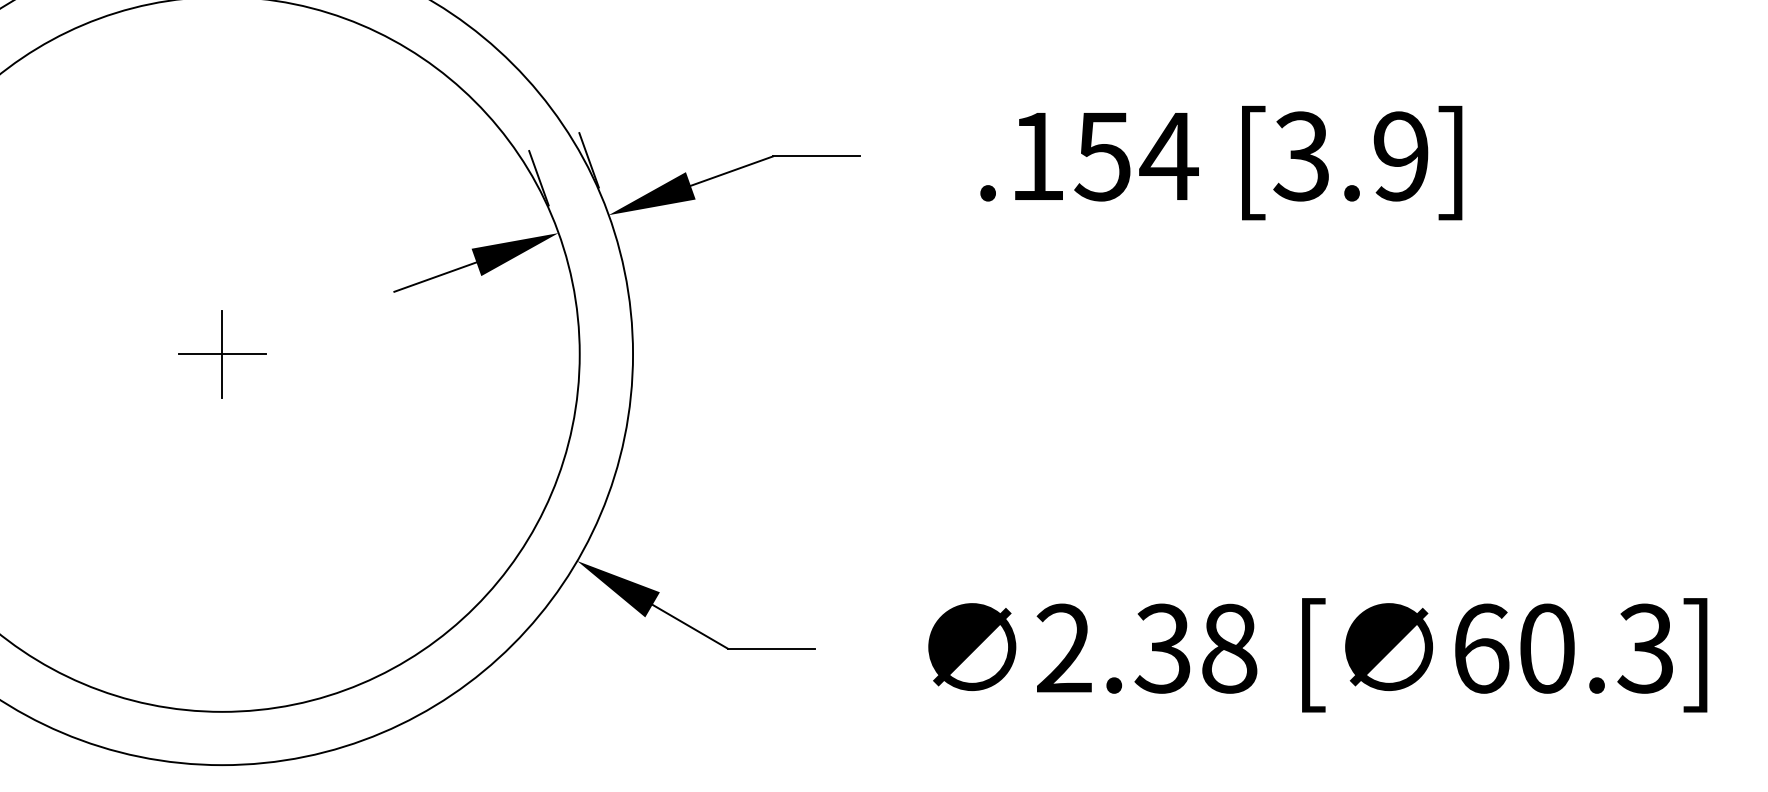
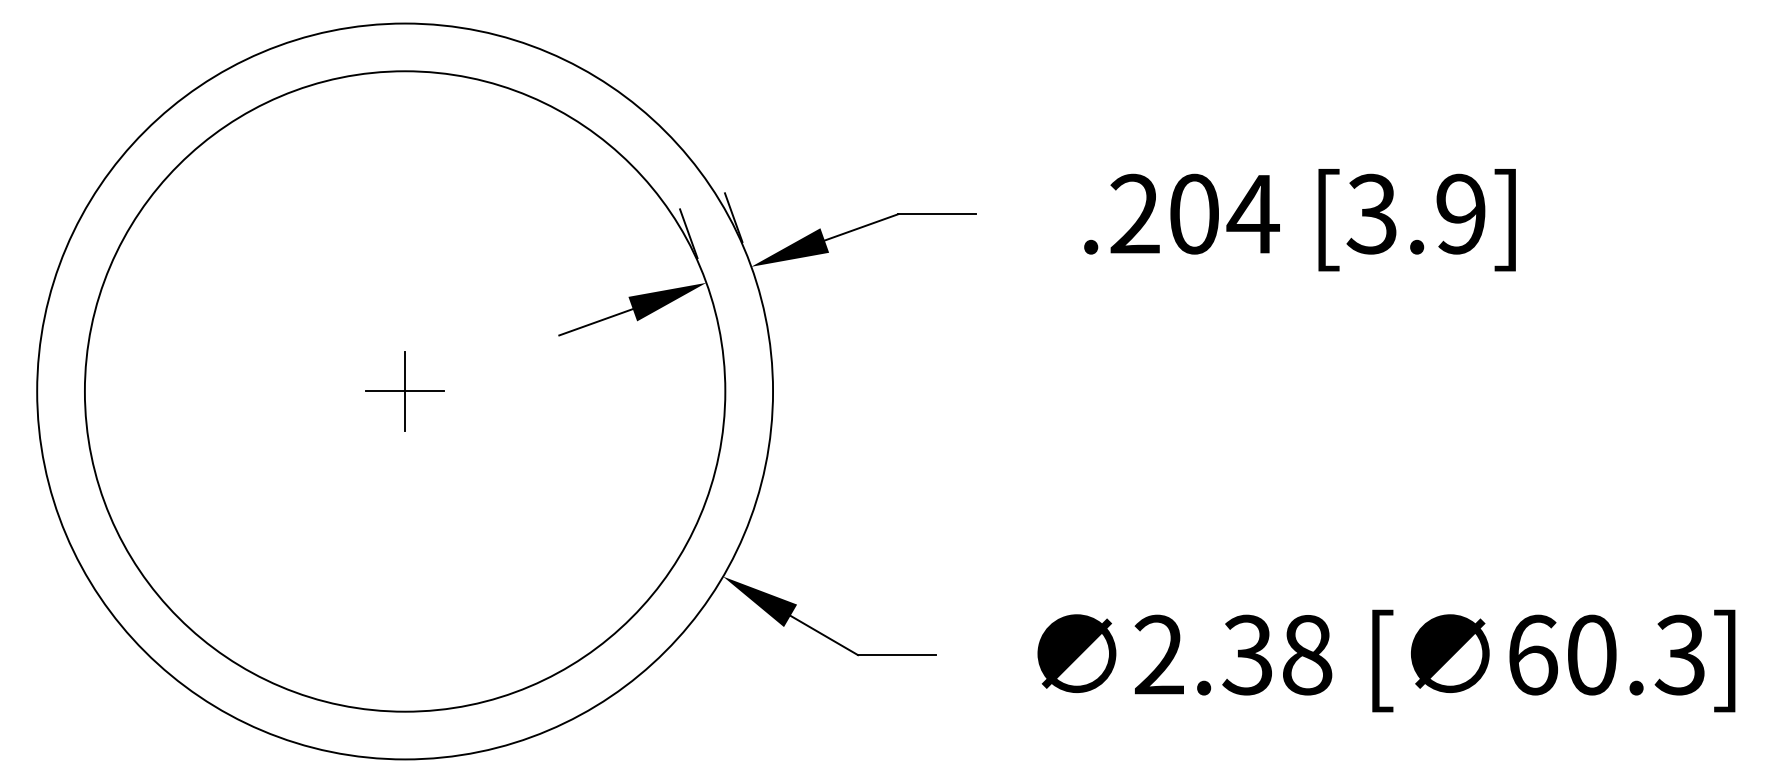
text: (1070, 155) -> (1164, 213), .154 -> .204

